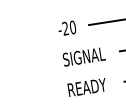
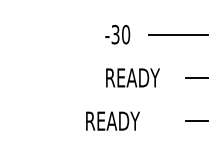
text: (65, 28) -> (115, 34), -20 -> -30
text: (83, 56) -> (134, 77), SIGNAL -> READY
text: (86, 87) -> (112, 120), moved

